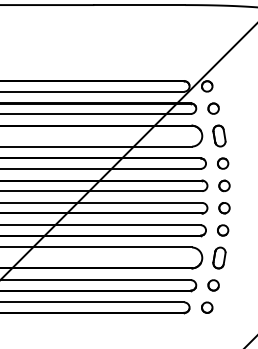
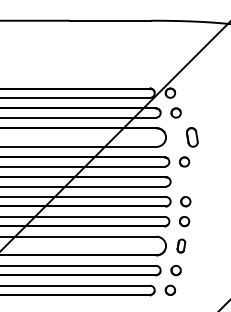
part: (219, 136) -> (192, 137), moved
part: (224, 185) -> (185, 181), removed
part: (219, 257) -> (181, 245), size x0.7

